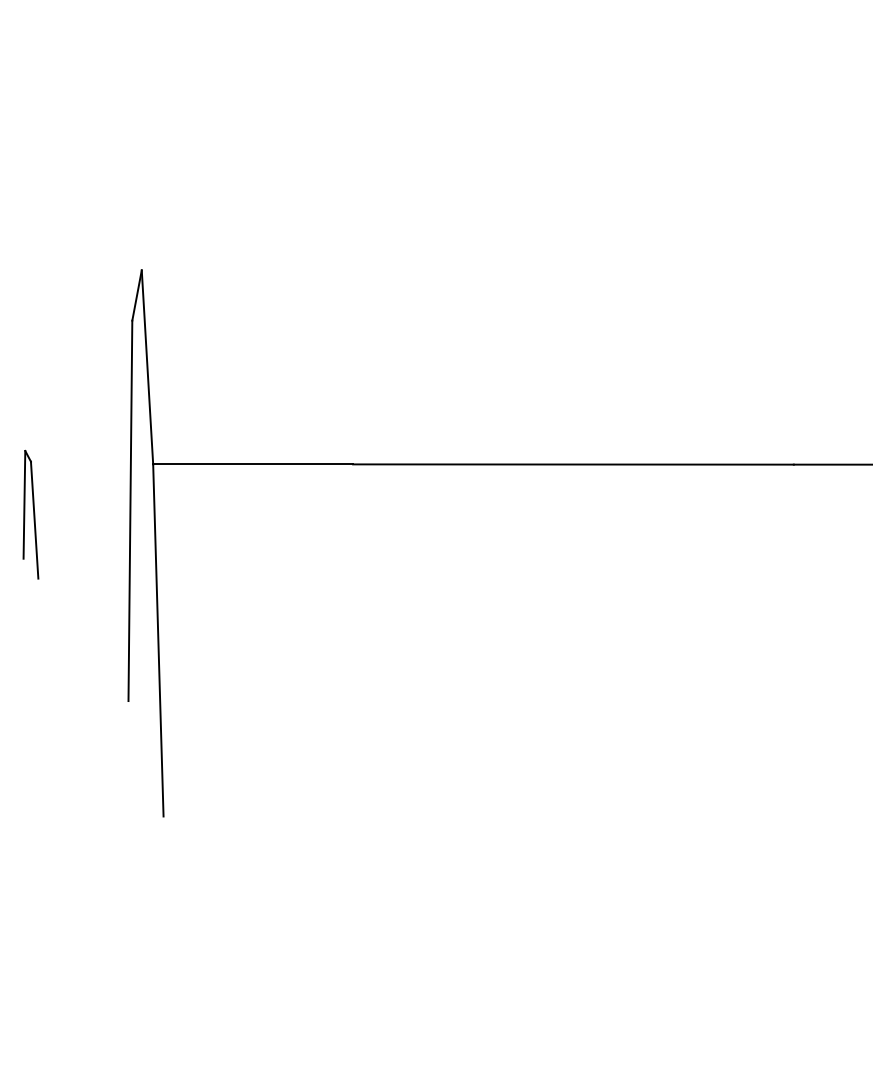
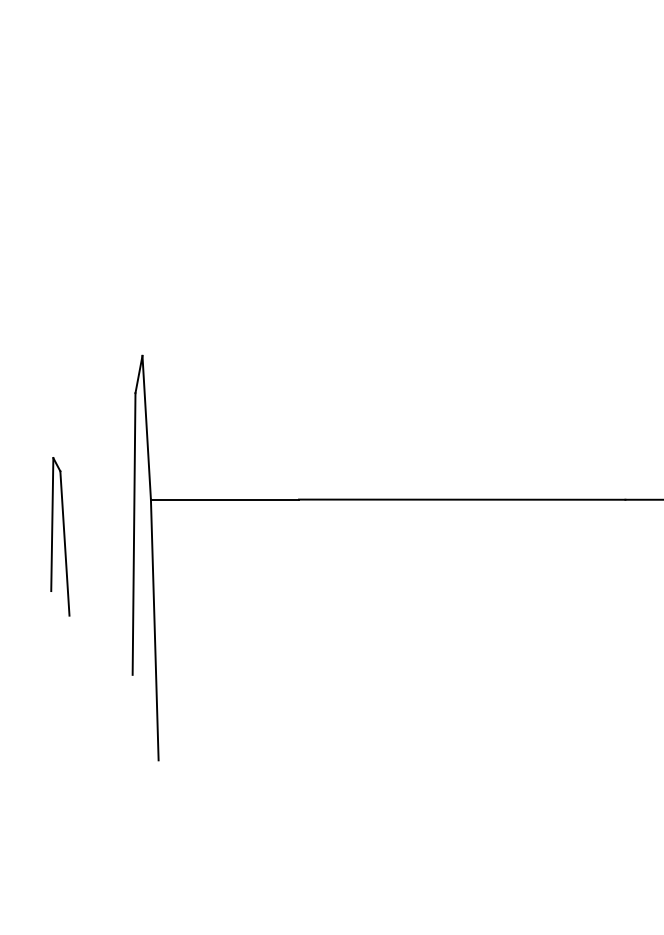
part: (31, 514) -> (60, 536), size x1.67

